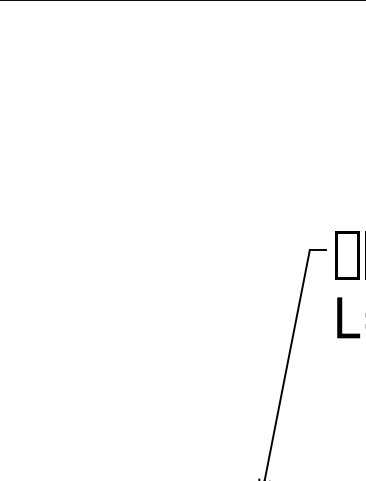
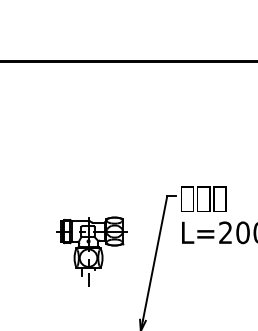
part: (168, 352) -> (91, 251), added

